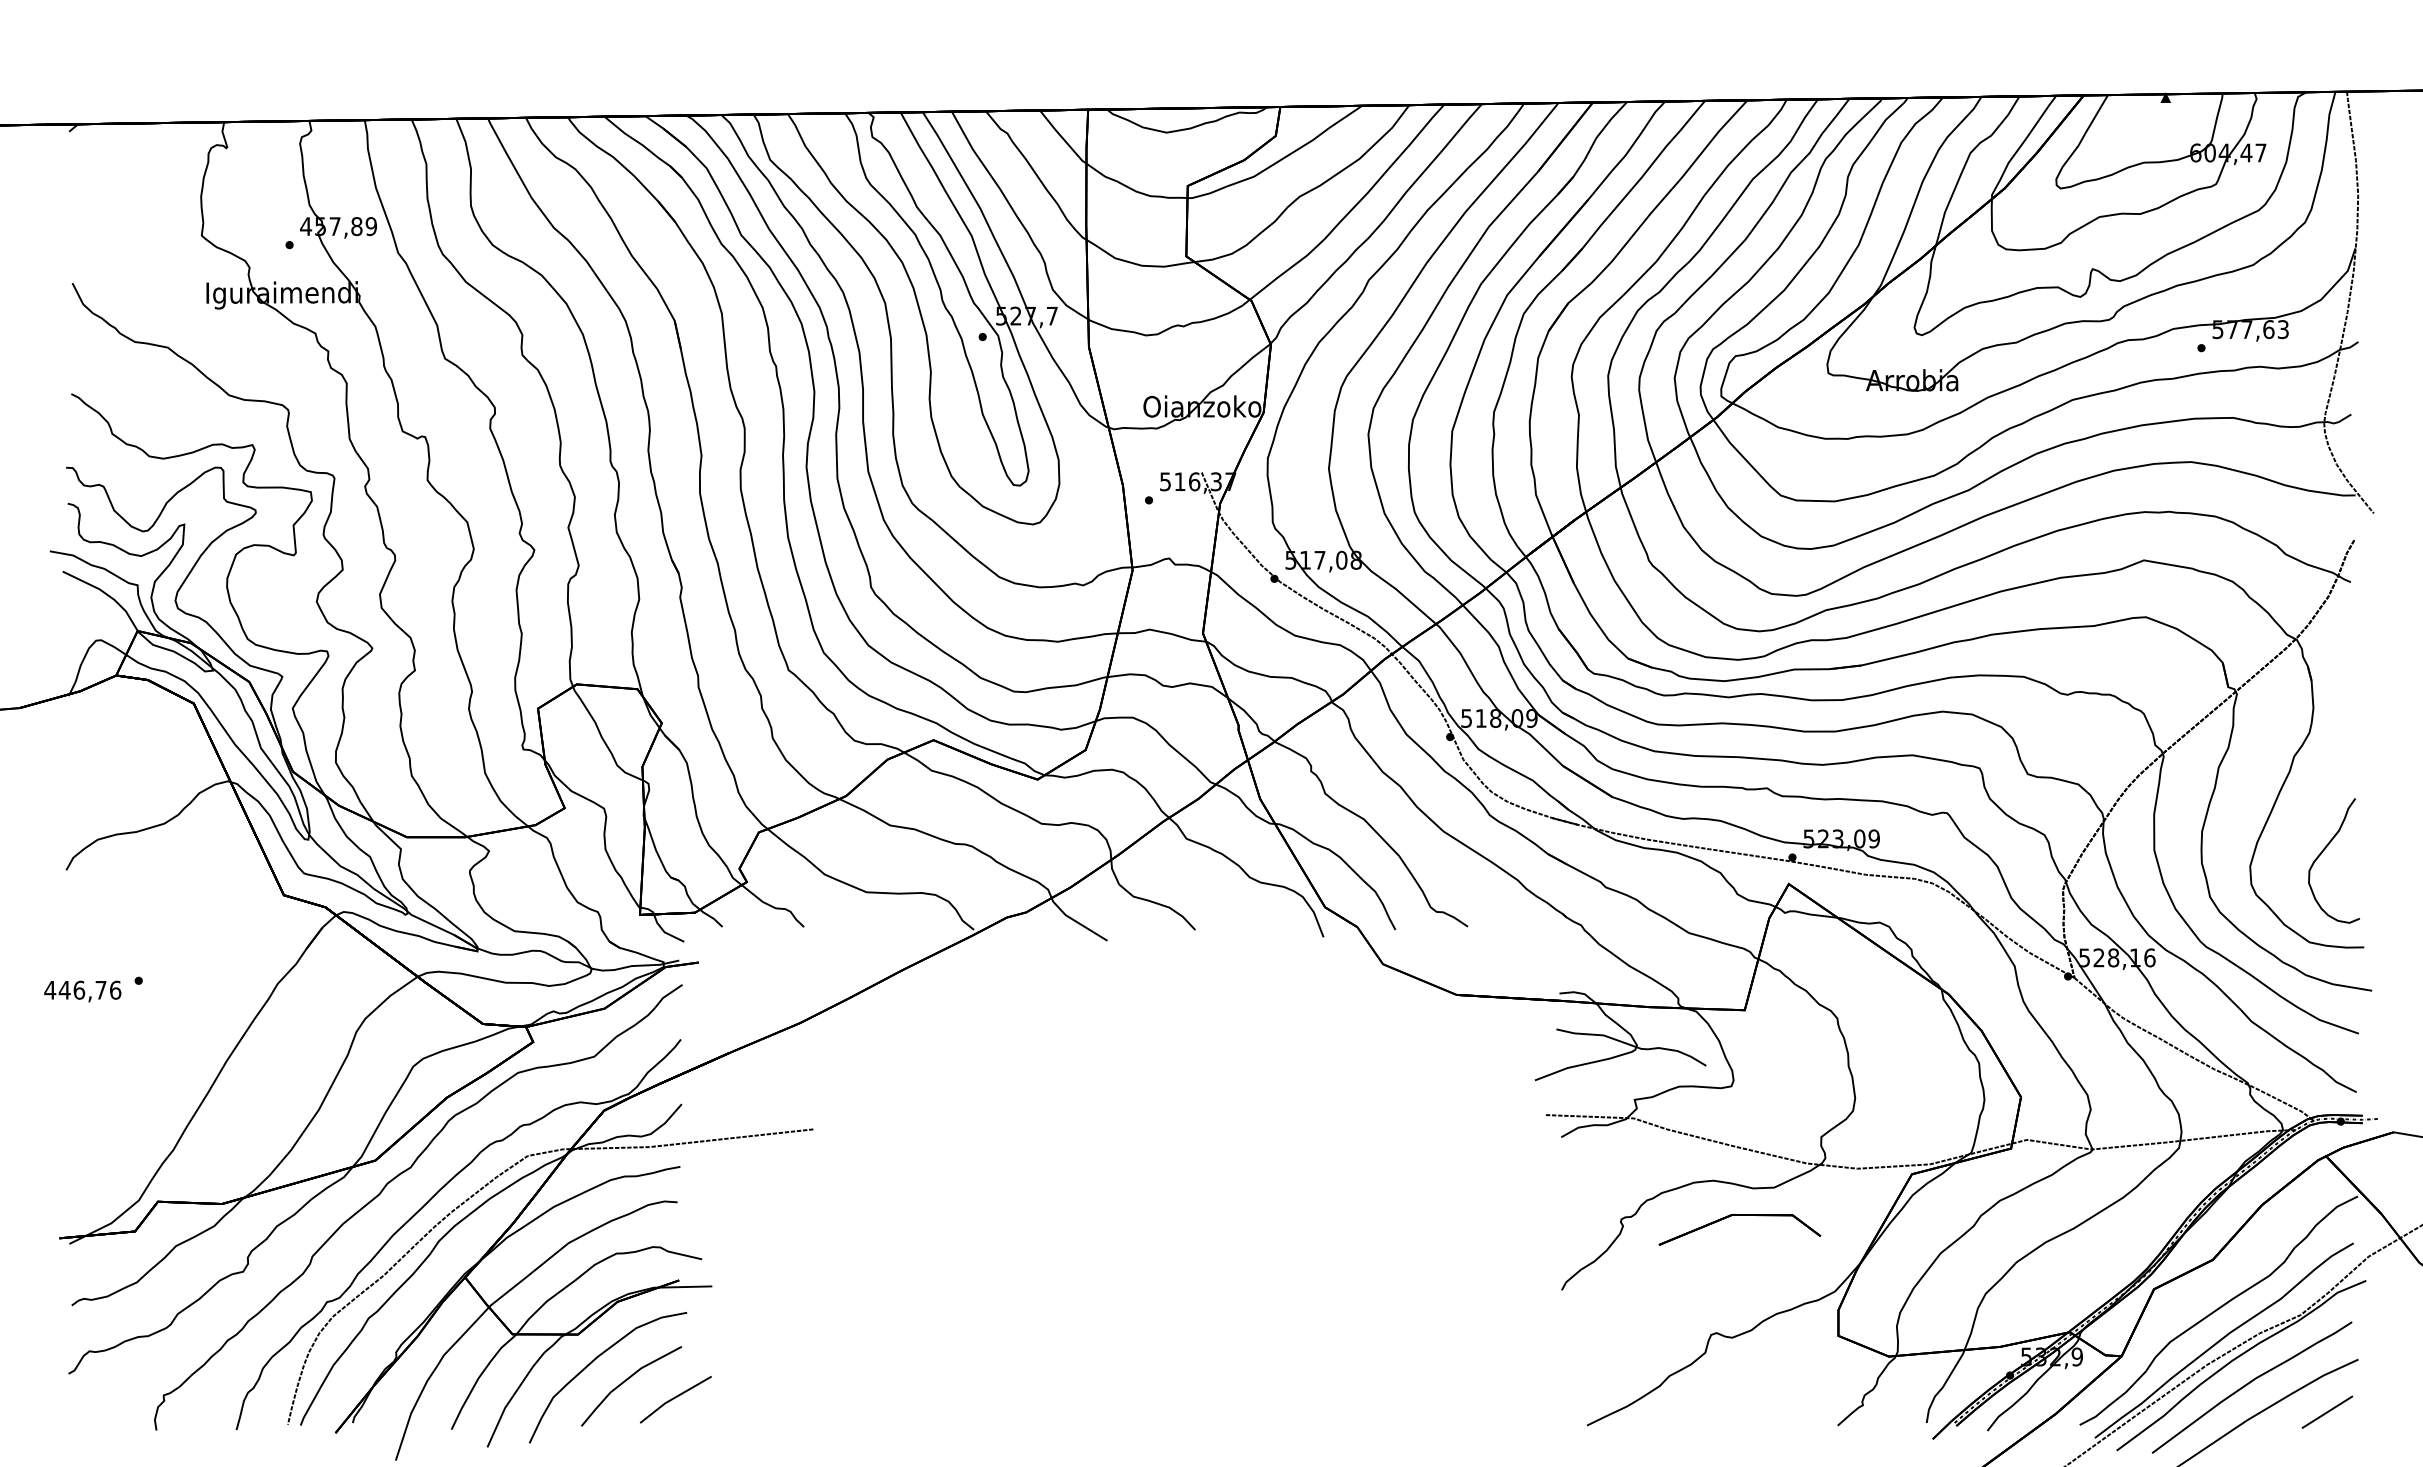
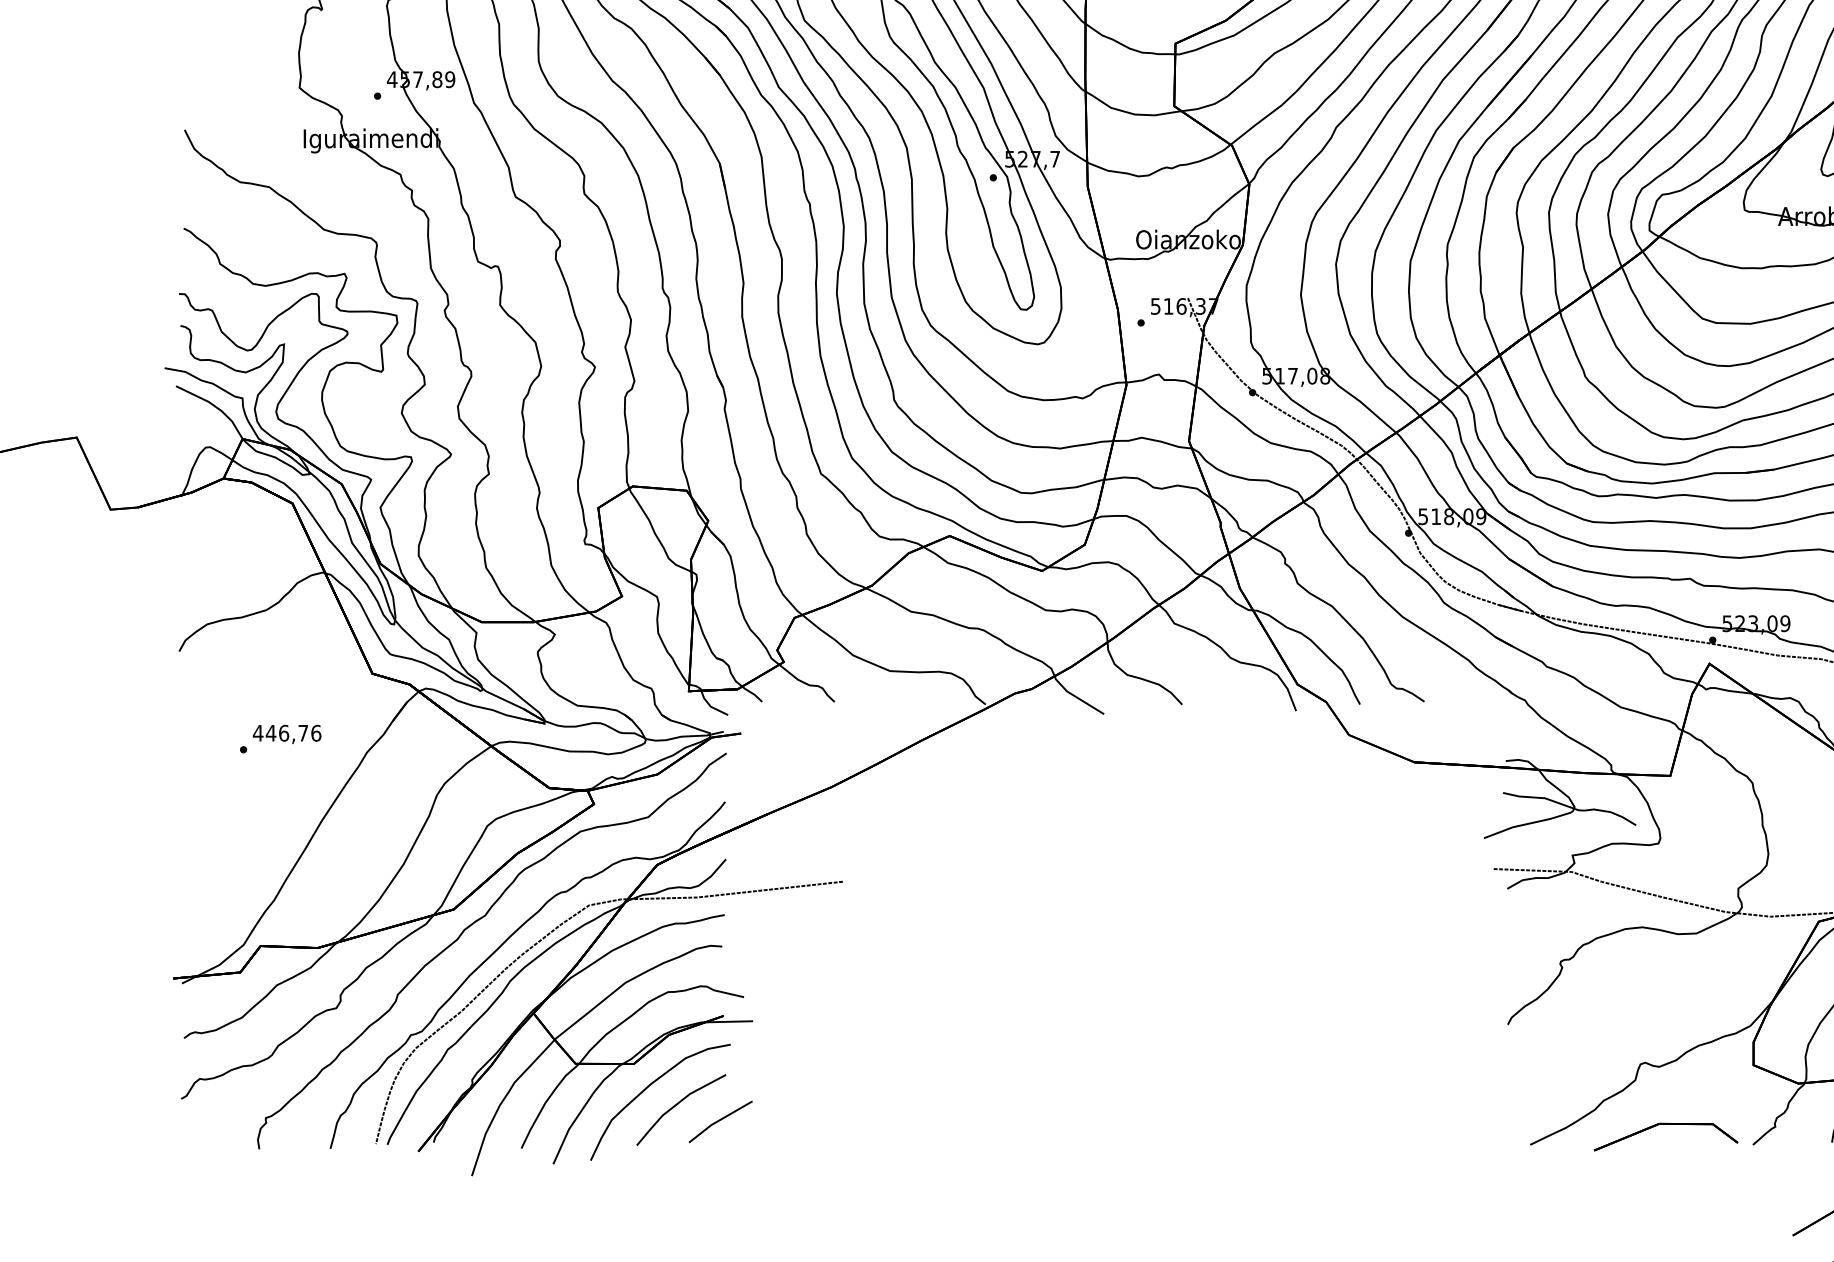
text: (82, 991) -> (286, 734), moved
part: (1739, 1215) -> (1665, 1124), moved

